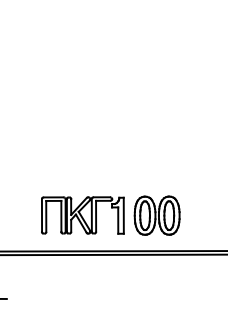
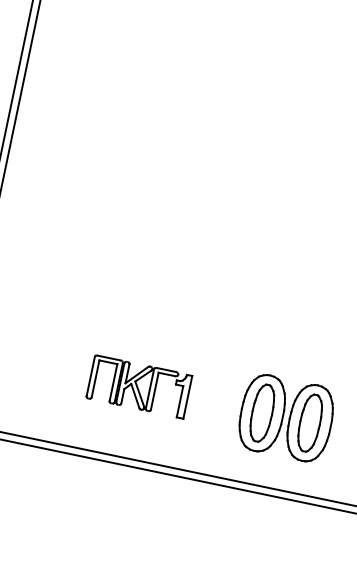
part: (82, 215) -> (138, 386), size x0.6

